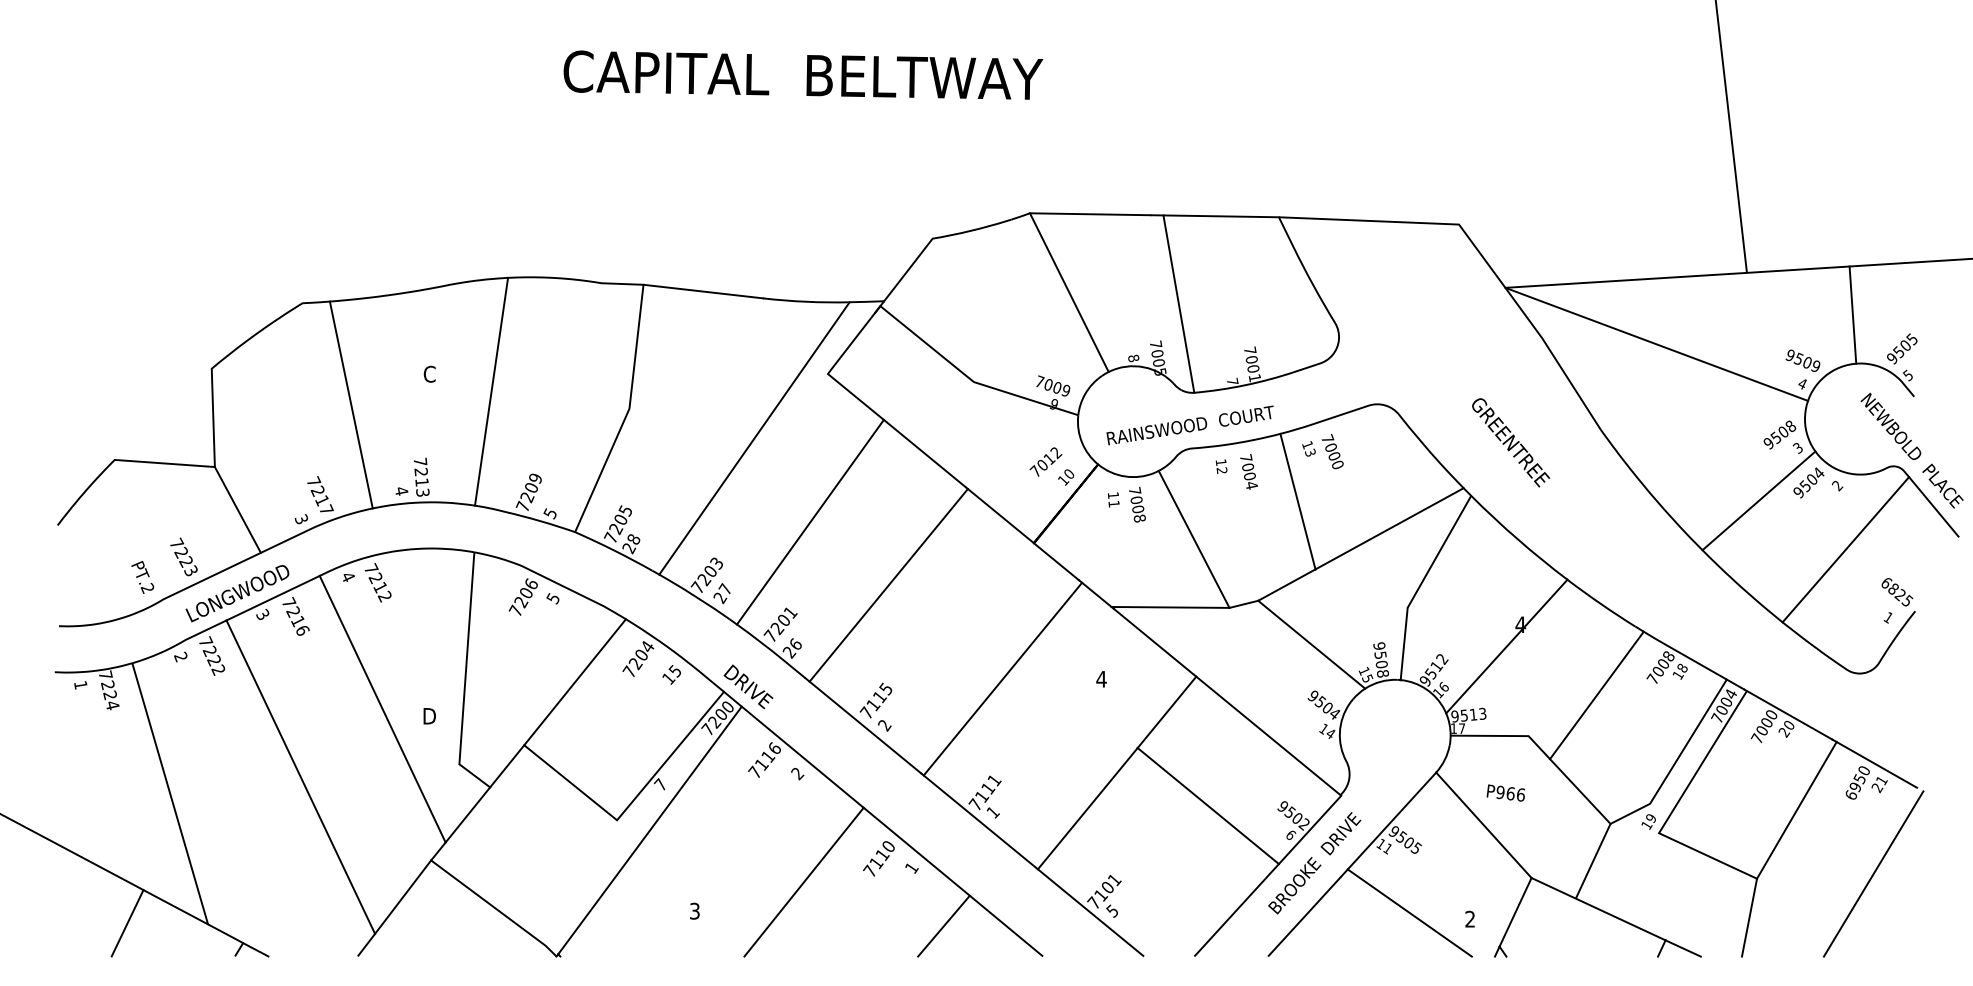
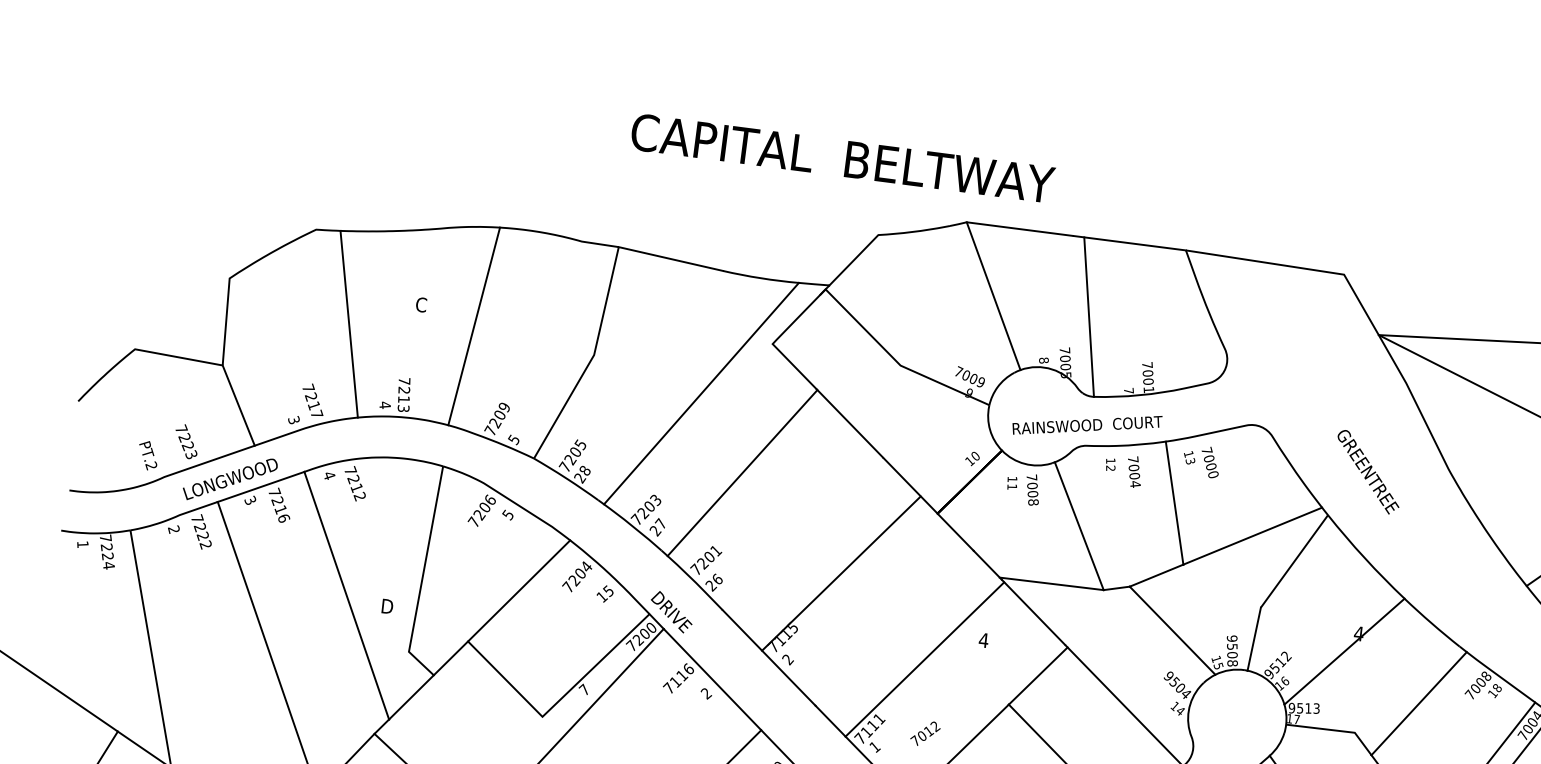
text: (803, 74) -> (843, 157), moved
text: (1045, 461) -> (925, 733), moved
line: (888, 585) -> (841, 573), moved
line: (1002, 678) -> (924, 658), moved

